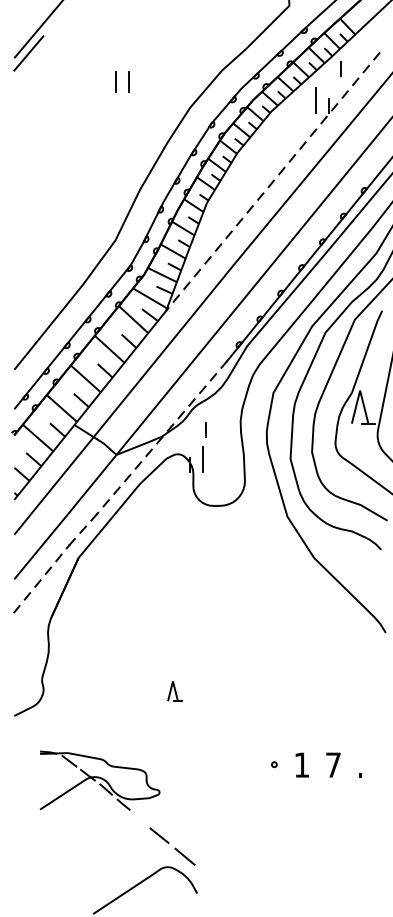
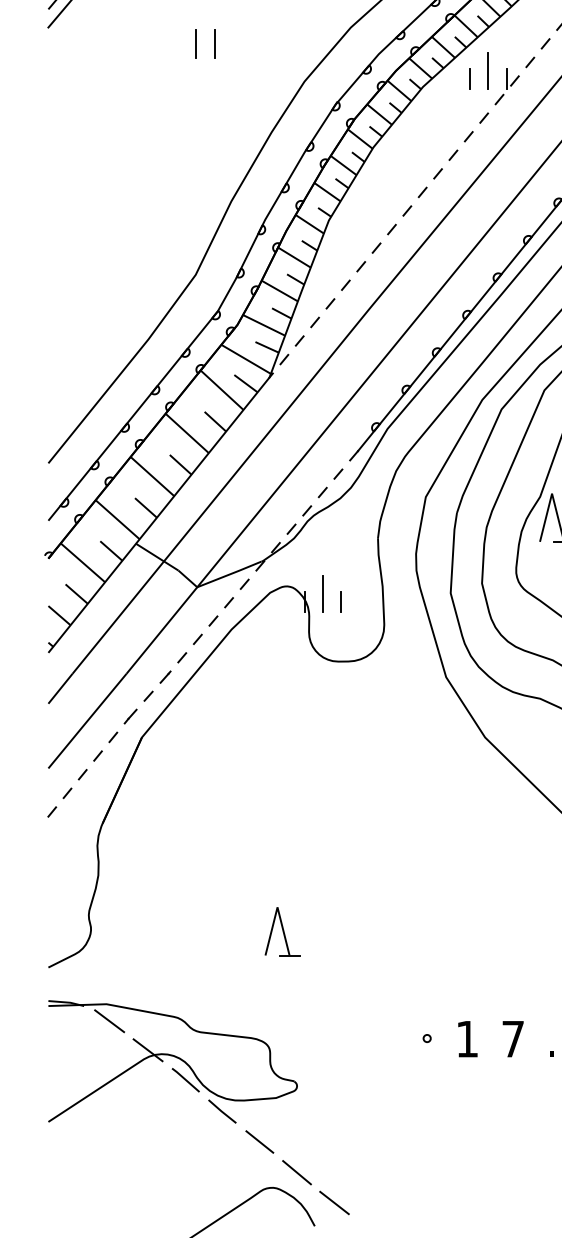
line: (340, 68) -> (469, 78), moved
line: (205, 429) -> (339, 601), moved
part: (174, 691) -> (281, 931), size x1.67
part: (99, 780) -> (172, 1061), size x1.43
line: (210, 877) -> (334, 1202), added

